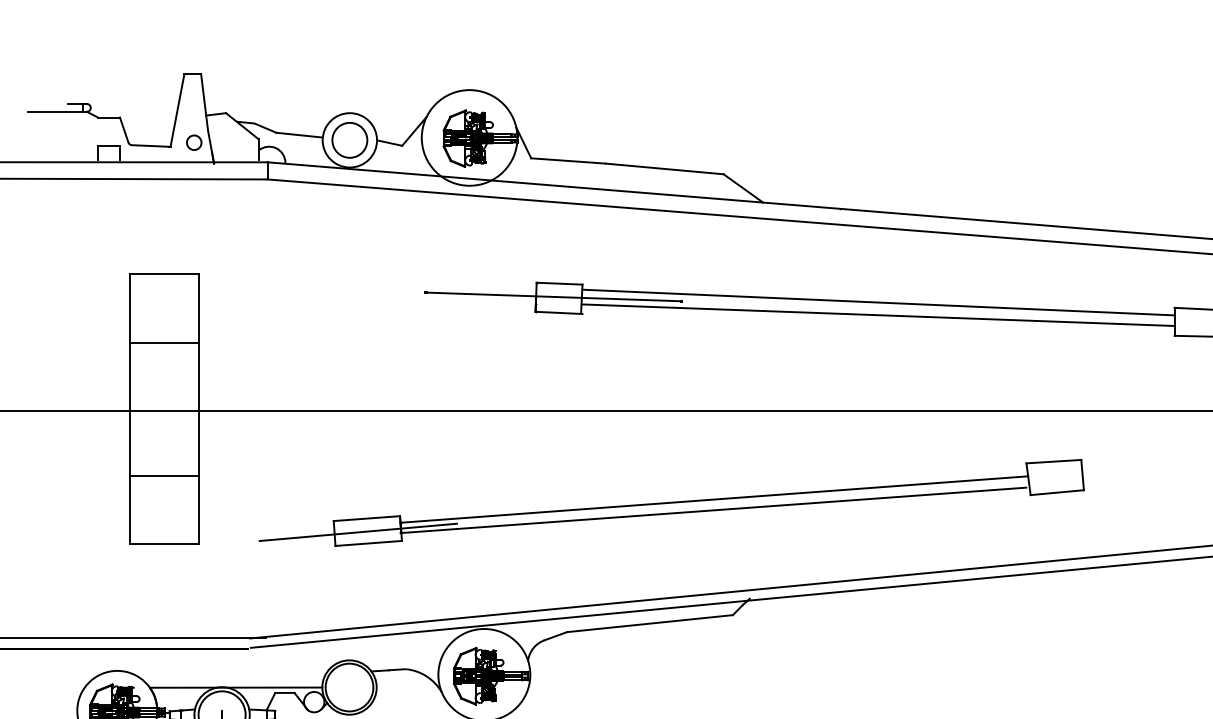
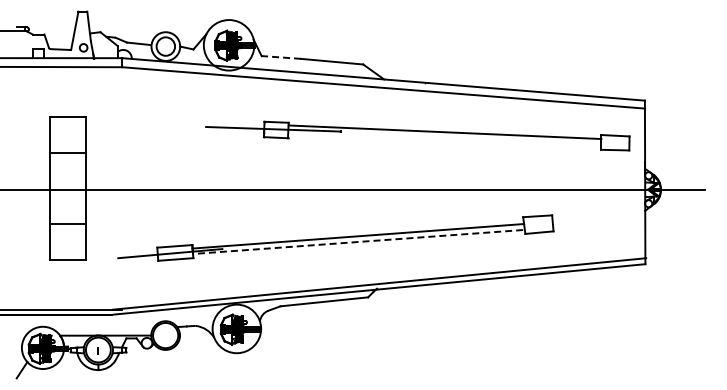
line: (568, 161) -> (281, 57), solid -> dashed
line: (877, 314) -> (444, 138), removed
line: (712, 511) -> (357, 242), solid -> dashed

